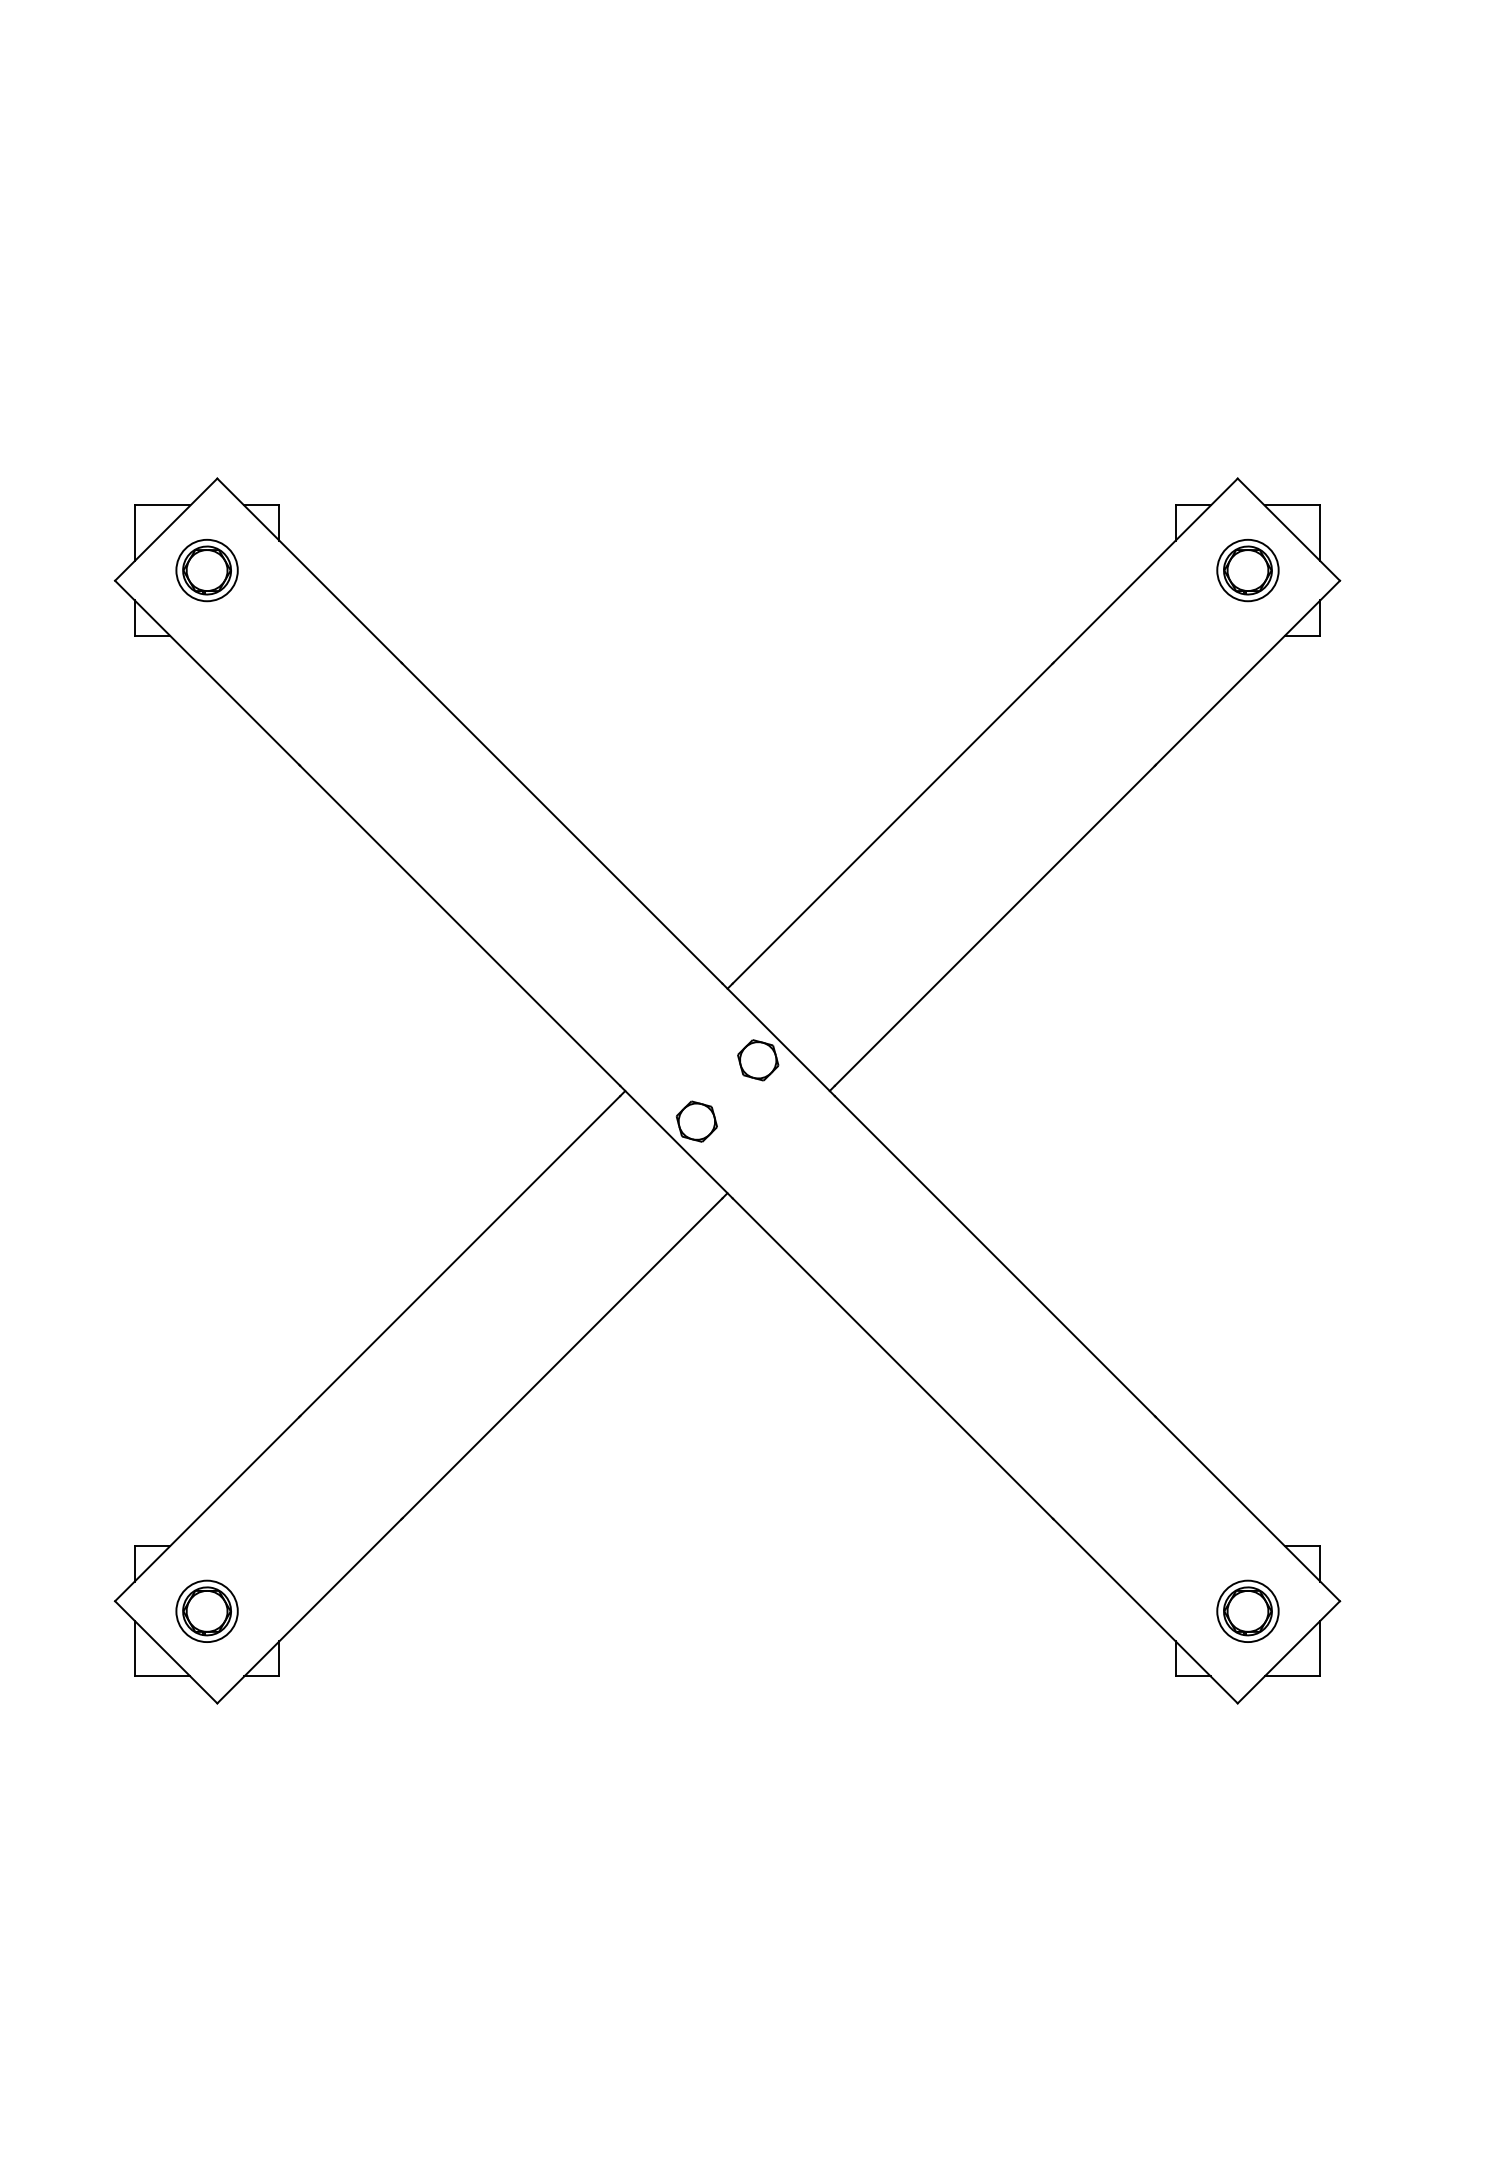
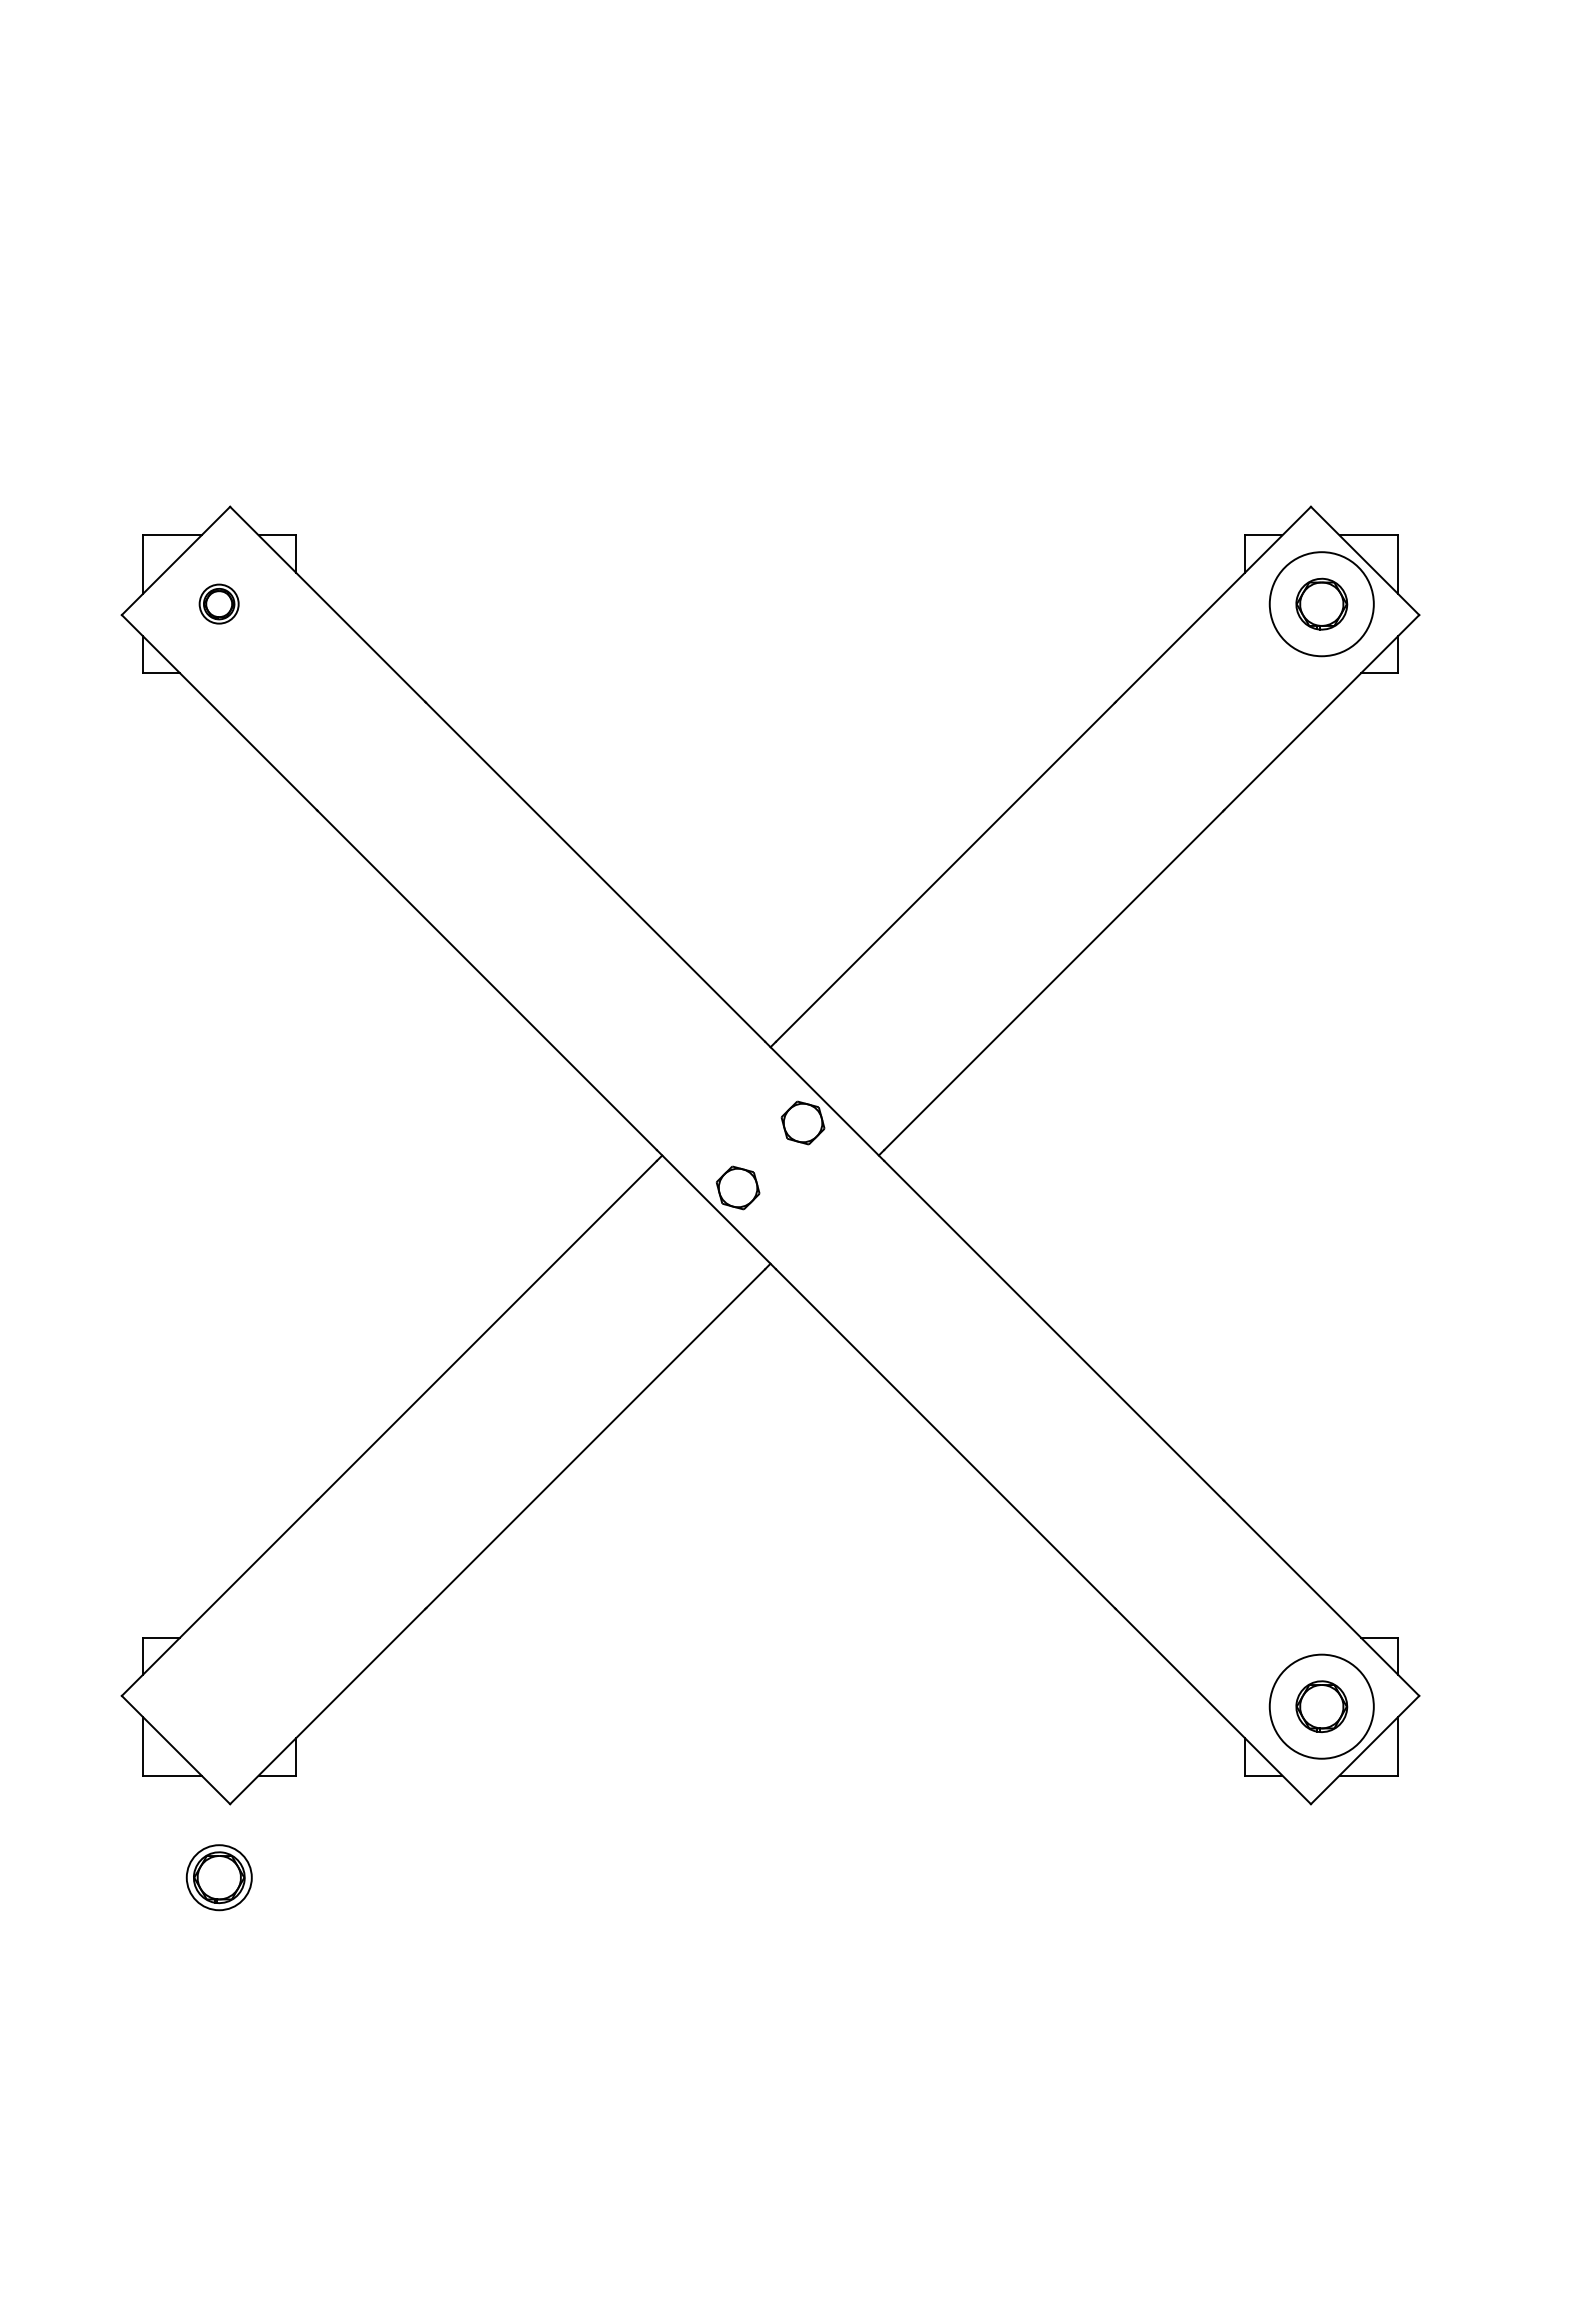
part: (206, 569) -> (218, 603), size x0.6
circle: (1247, 569) -> (1321, 603), size x1.6
part: (206, 1611) -> (218, 1877), moved
circle: (1247, 1611) -> (1321, 1706), size x1.6

